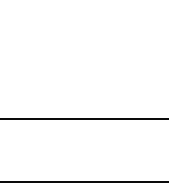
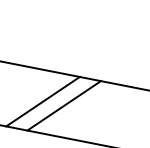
line: (39, 150) -> (42, 101), added
line: (61, 150) -> (63, 105), added

